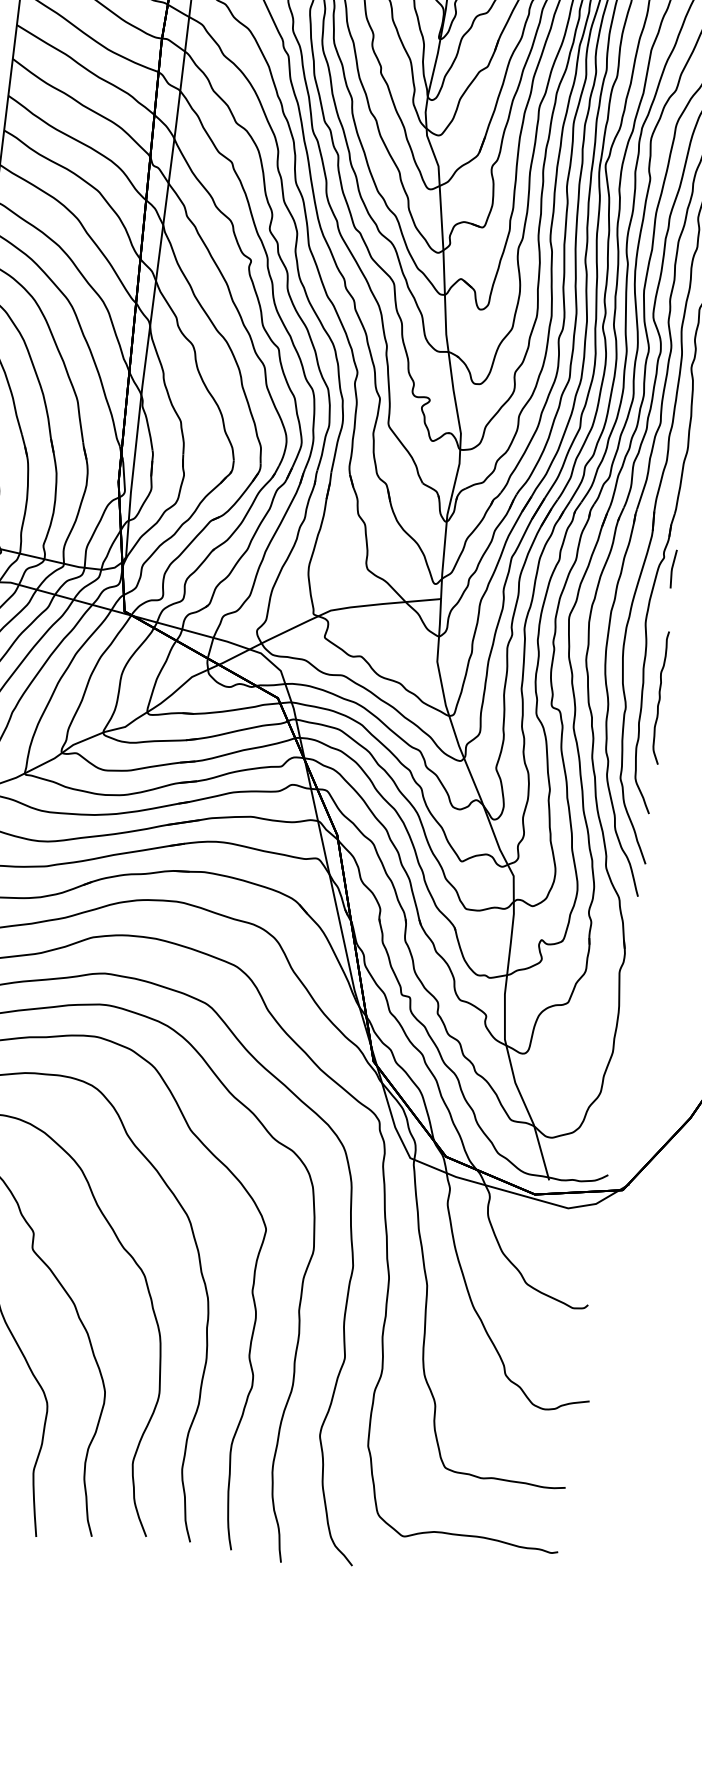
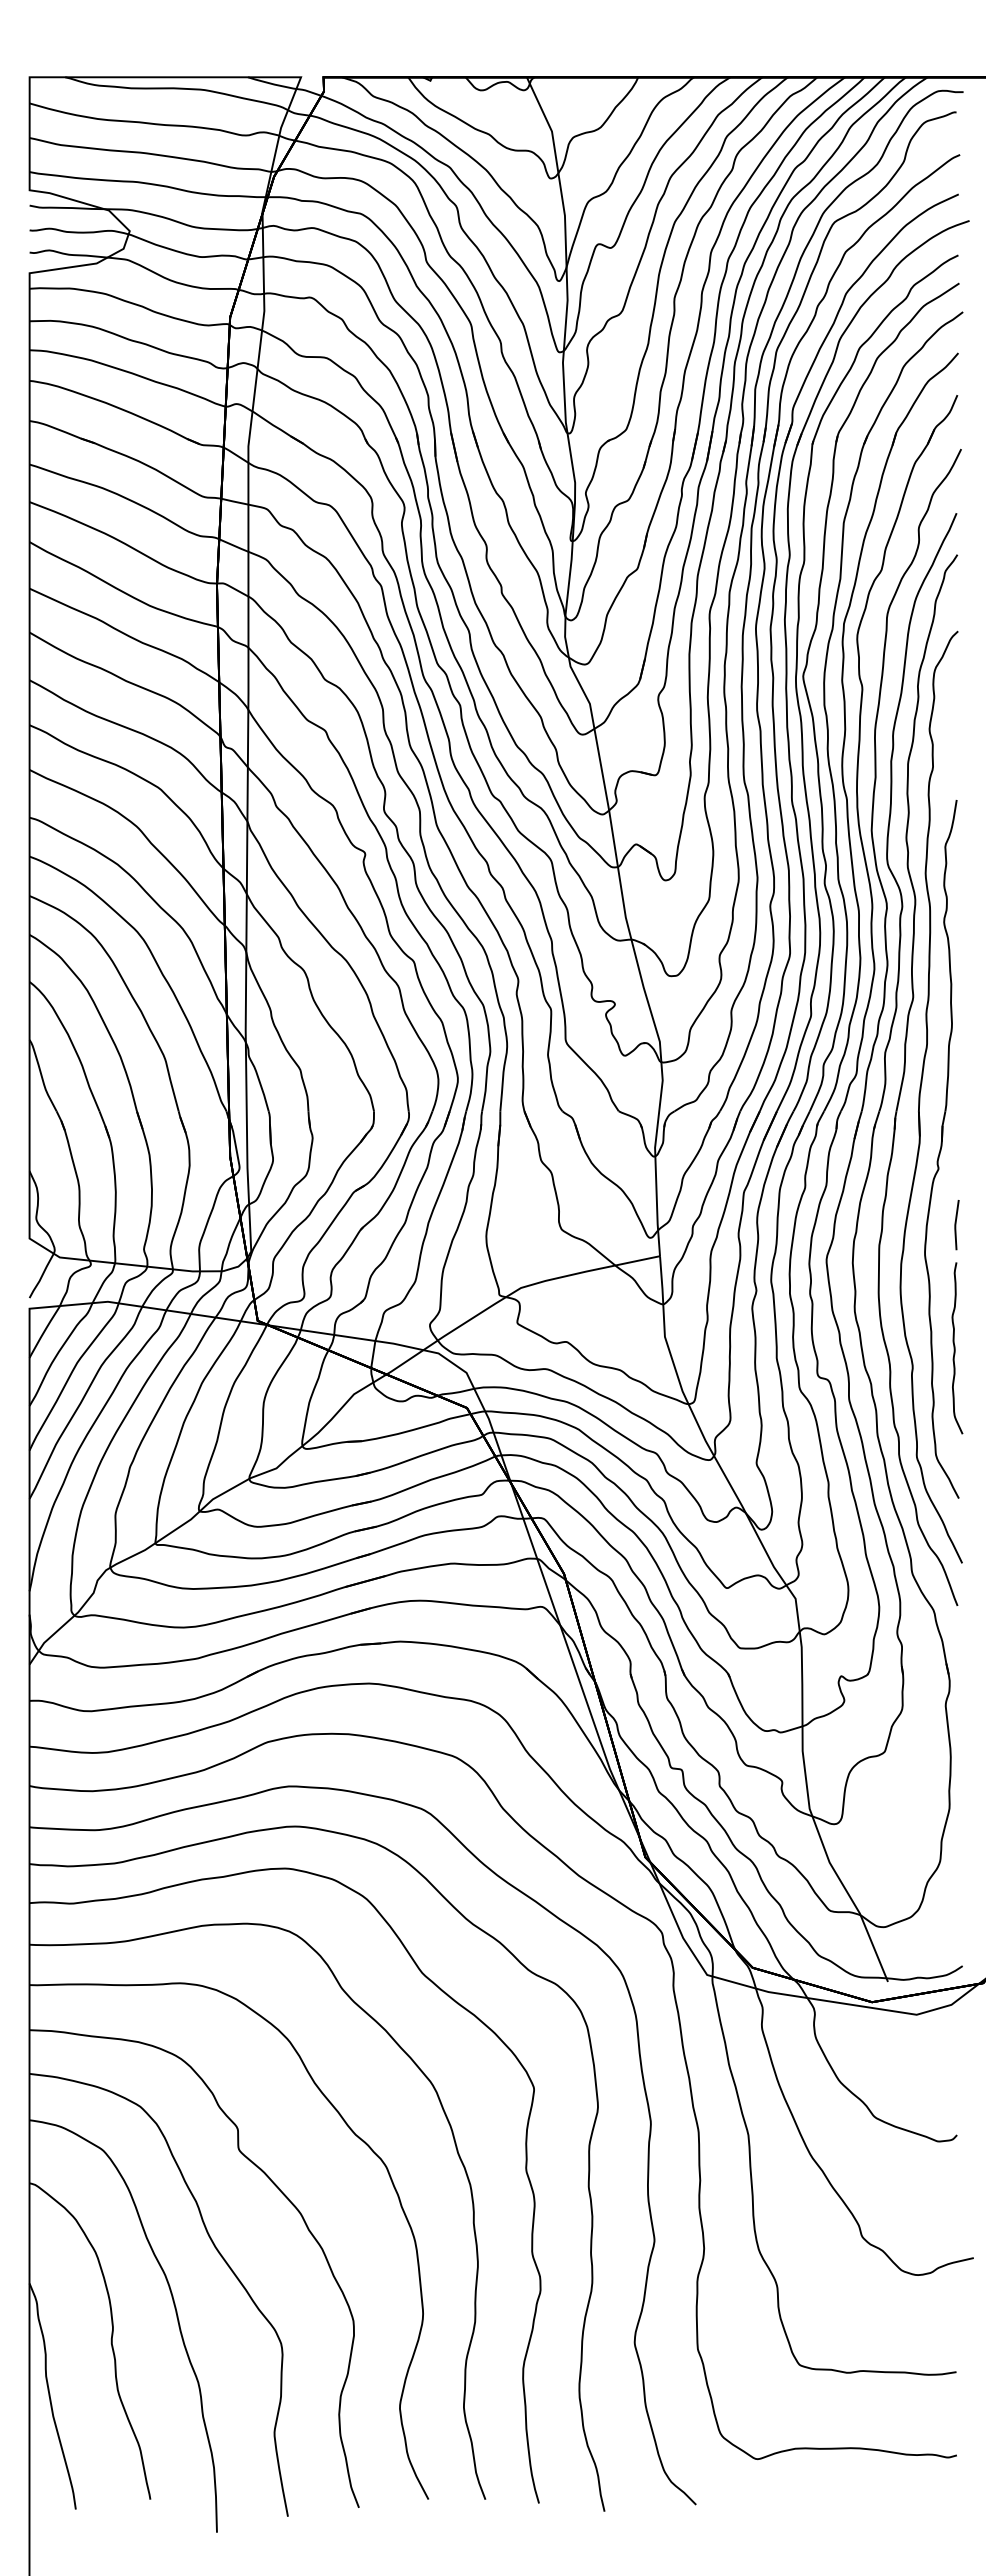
line: (672, 569) -> (956, 1225), moved

